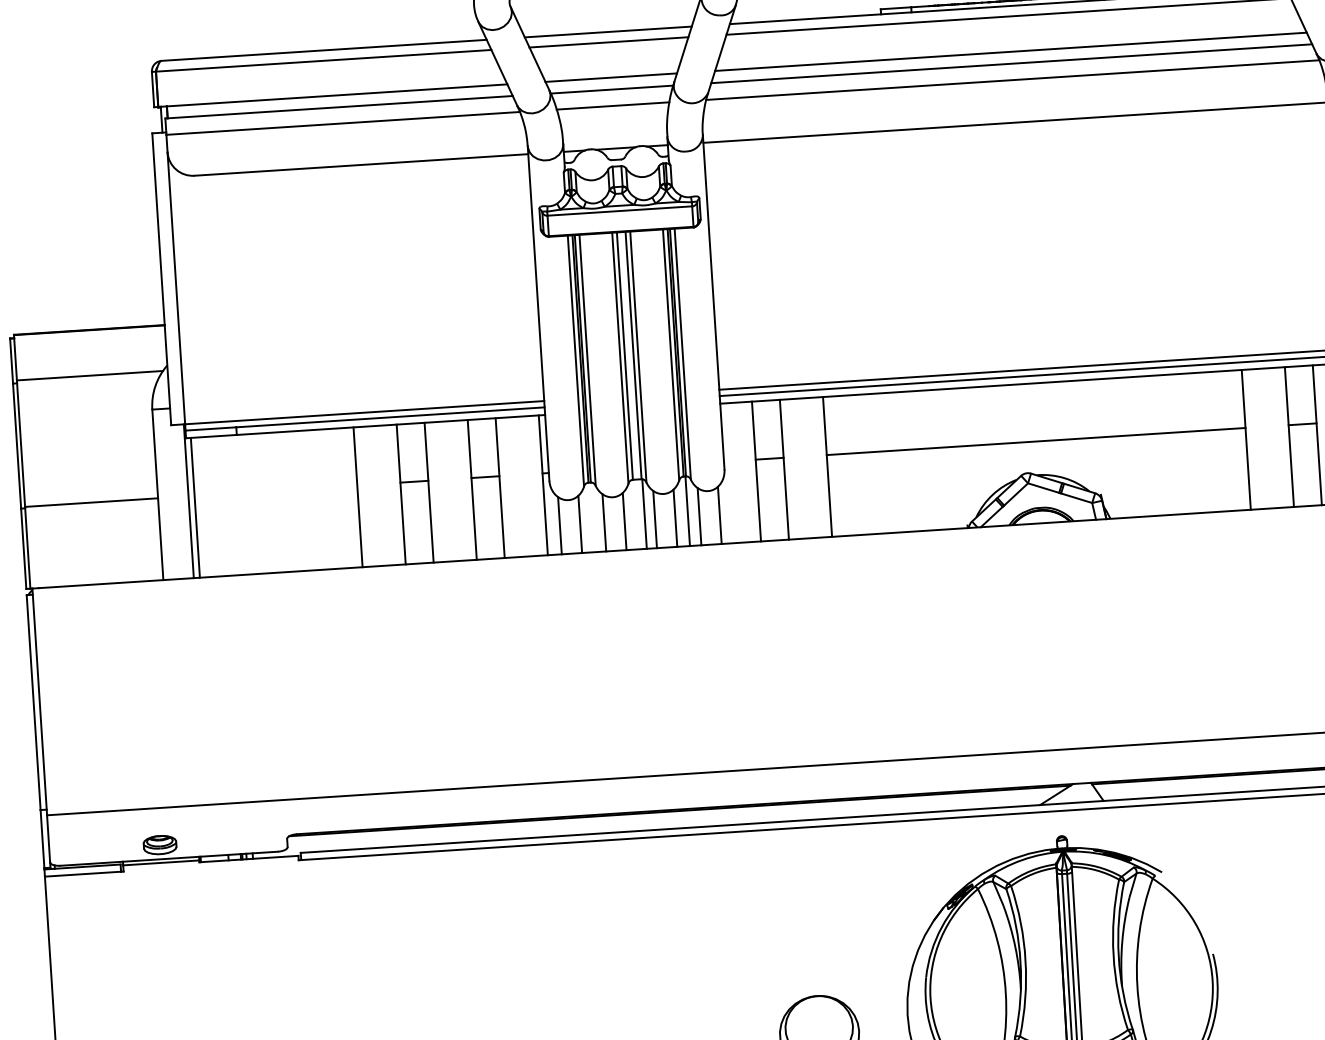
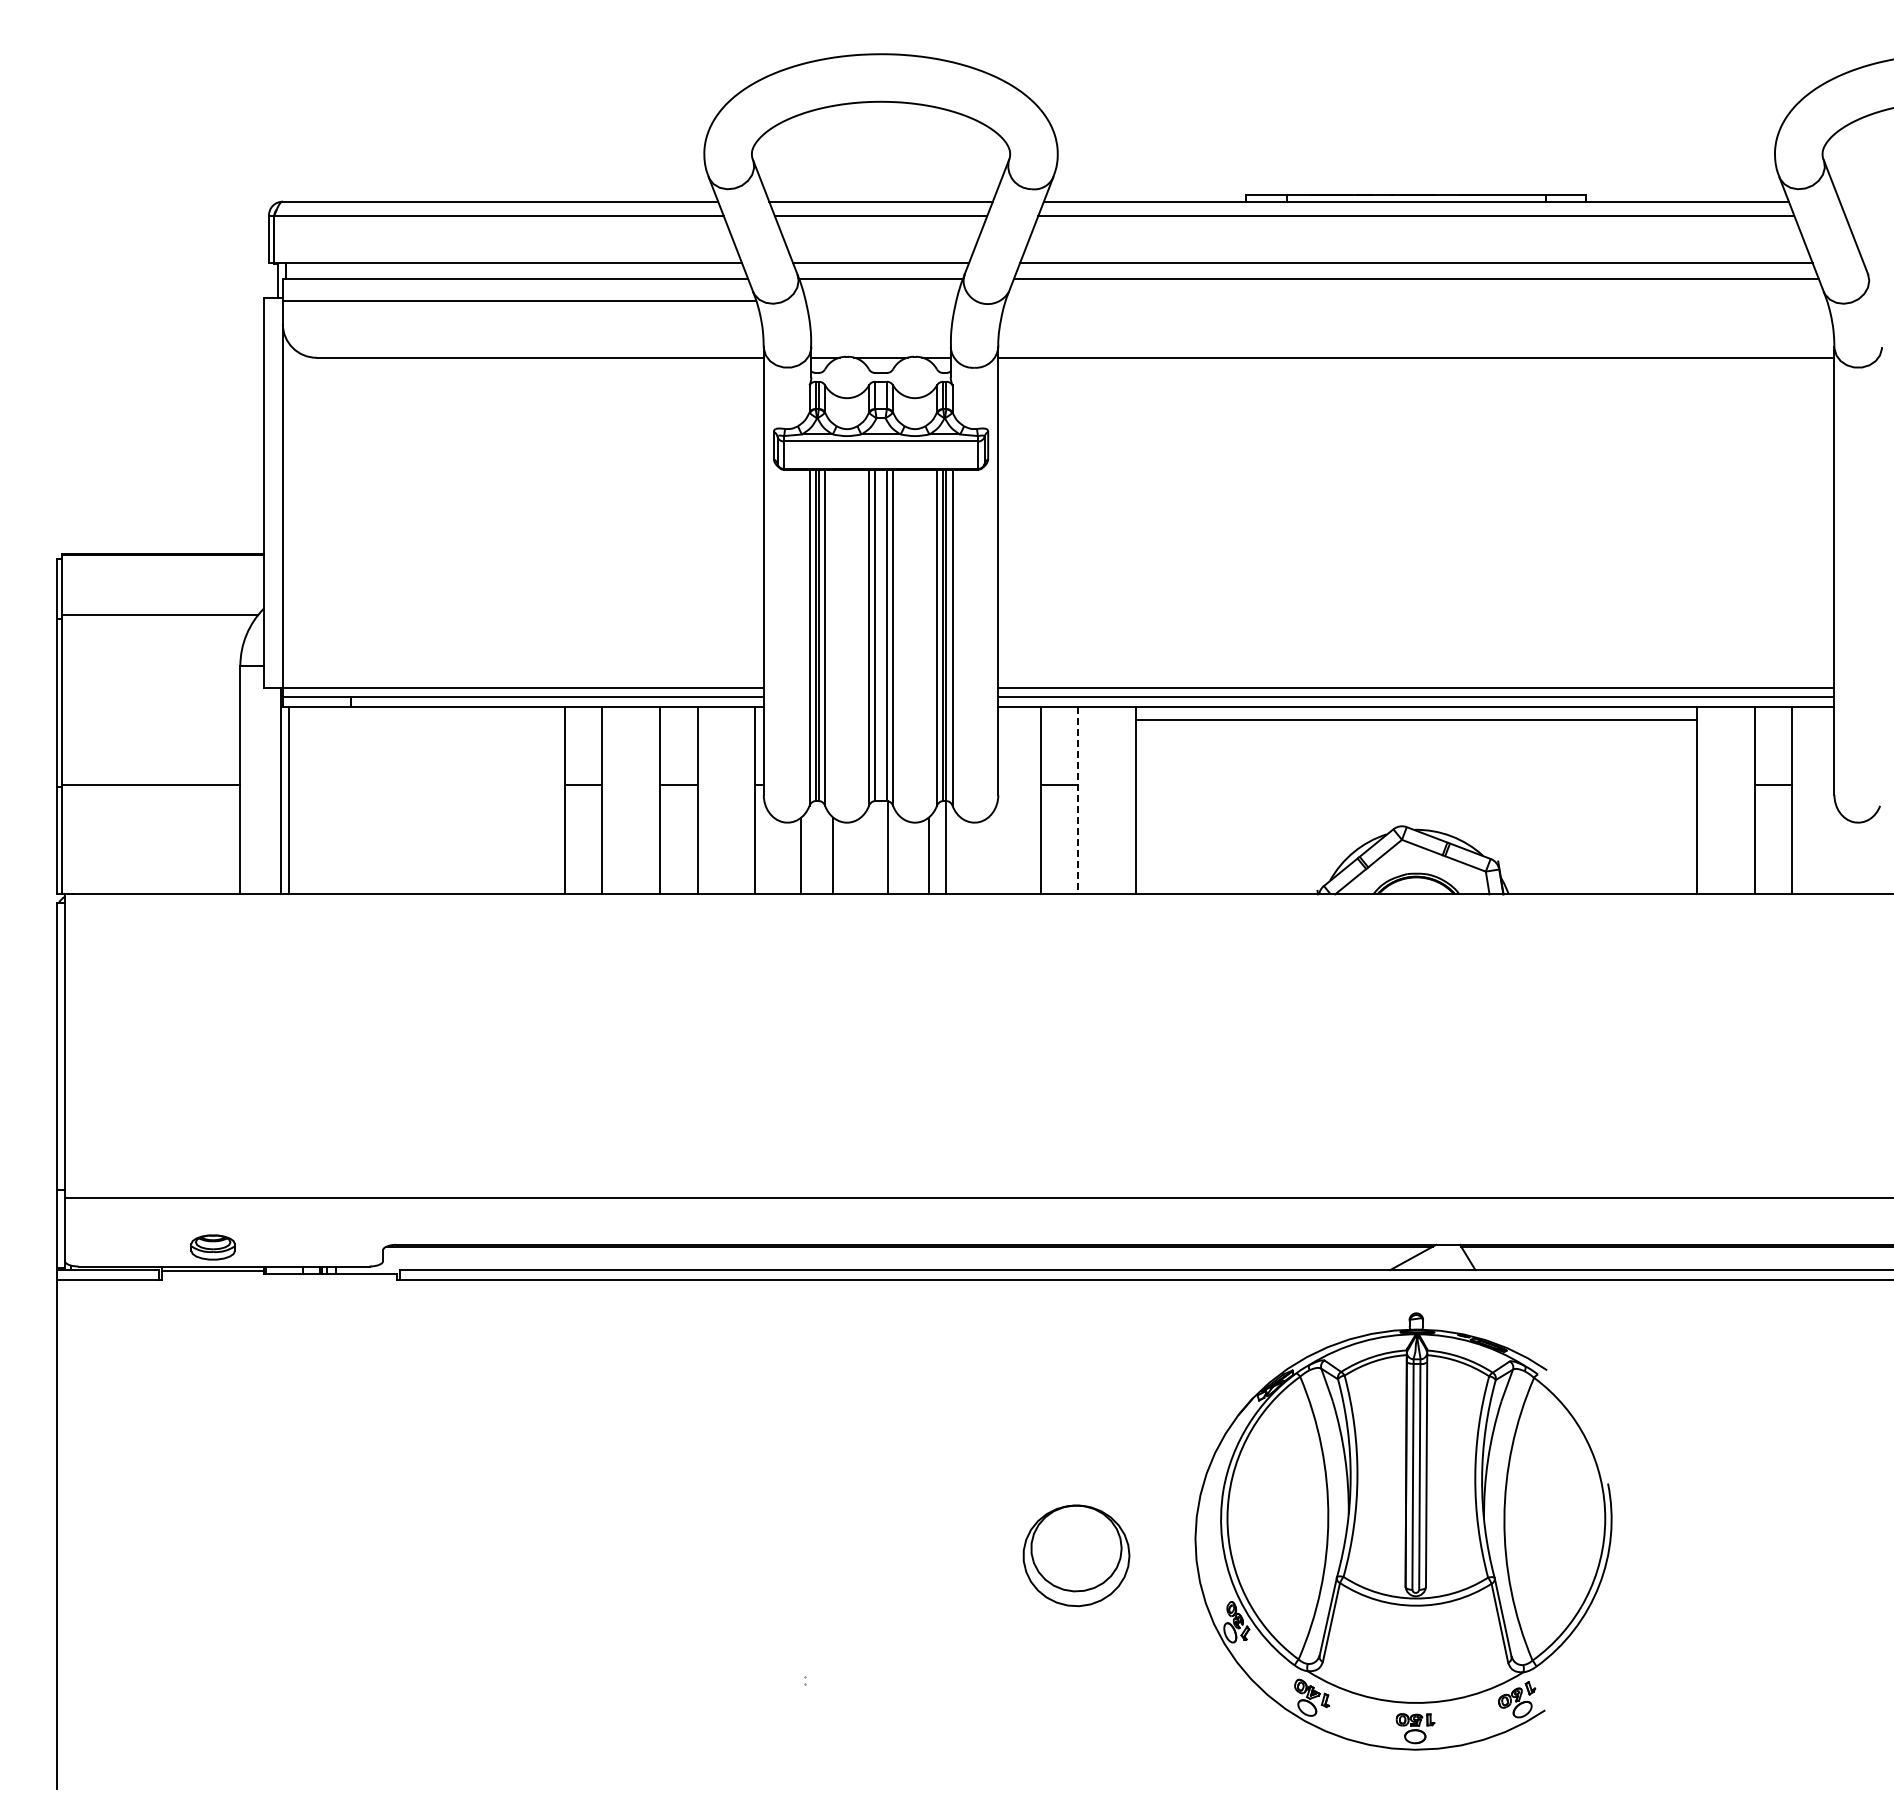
line: (1012, 79) -> (1415, 300), removed
line: (612, 105) -> (880, 300), removed
line: (1035, 441) -> (1415, 719), moved
line: (784, 469) -> (1078, 800), solid -> dashed
line: (358, 497) -> (507, 800), removed
line: (720, 514) -> (988, 855), removed
line: (699, 516) -> (960, 855), removed
line: (655, 519) -> (901, 855), removed
line: (624, 521) -> (860, 855), removed
line: (559, 525) -> (773, 855), removed

